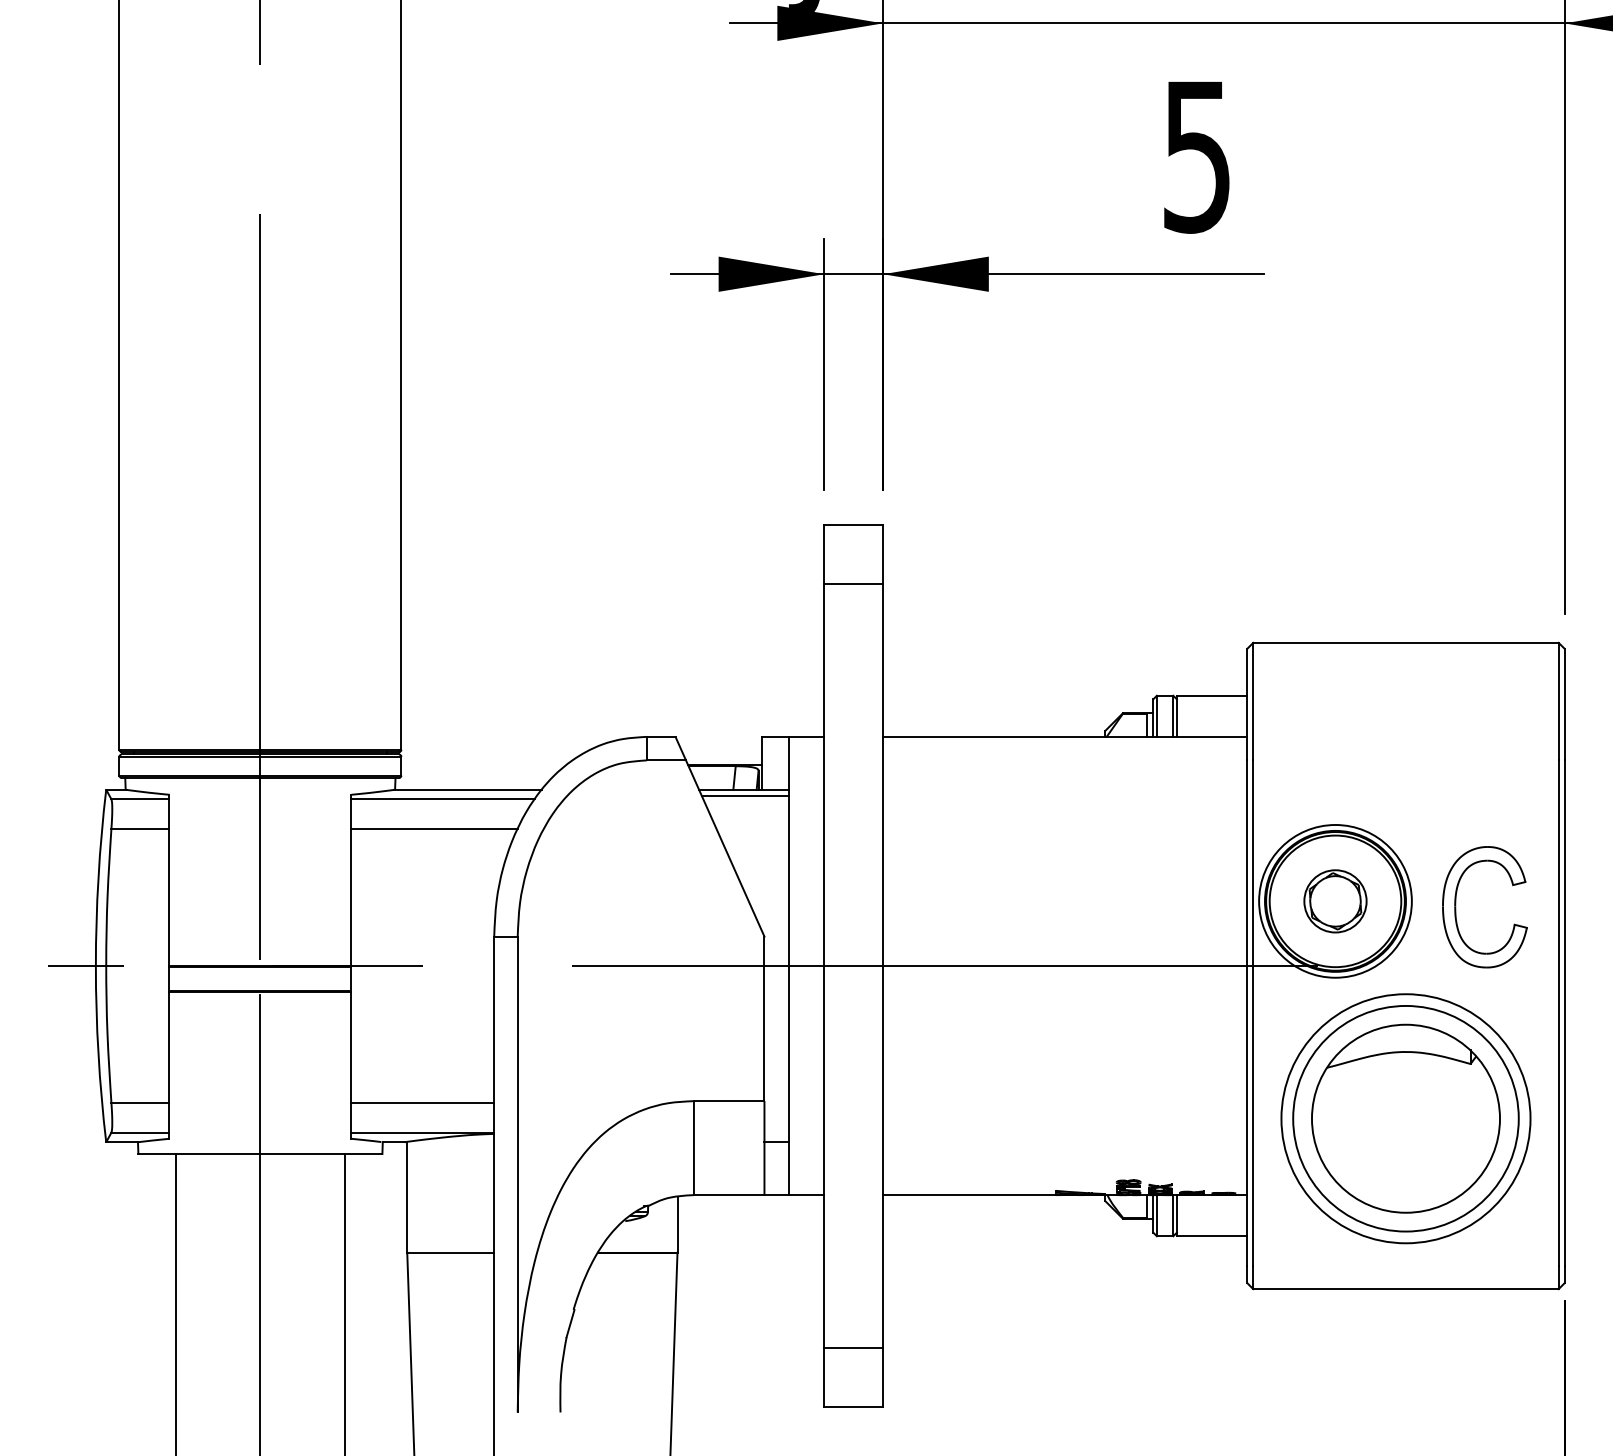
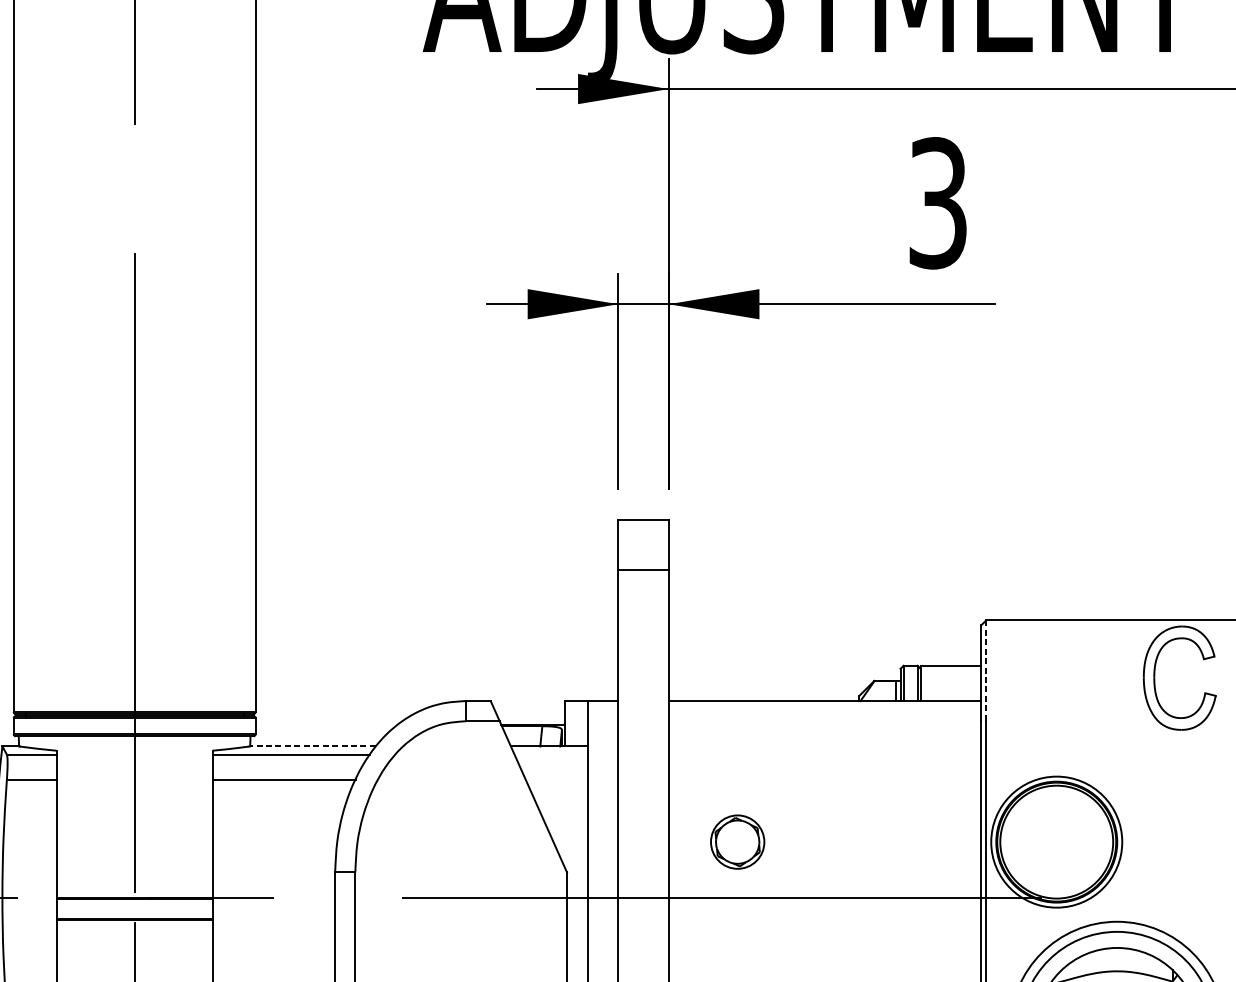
text: (1197, 156) -> (938, 203), 5 -> 3
line: (1253, 701) -> (986, 670), solid -> dashed
line: (467, 789) -> (312, 746), solid -> dashed
line: (745, 796) -> (550, 752), removed
part: (1335, 901) -> (737, 842), moved
part: (1456, 907) -> (1155, 678), moved

